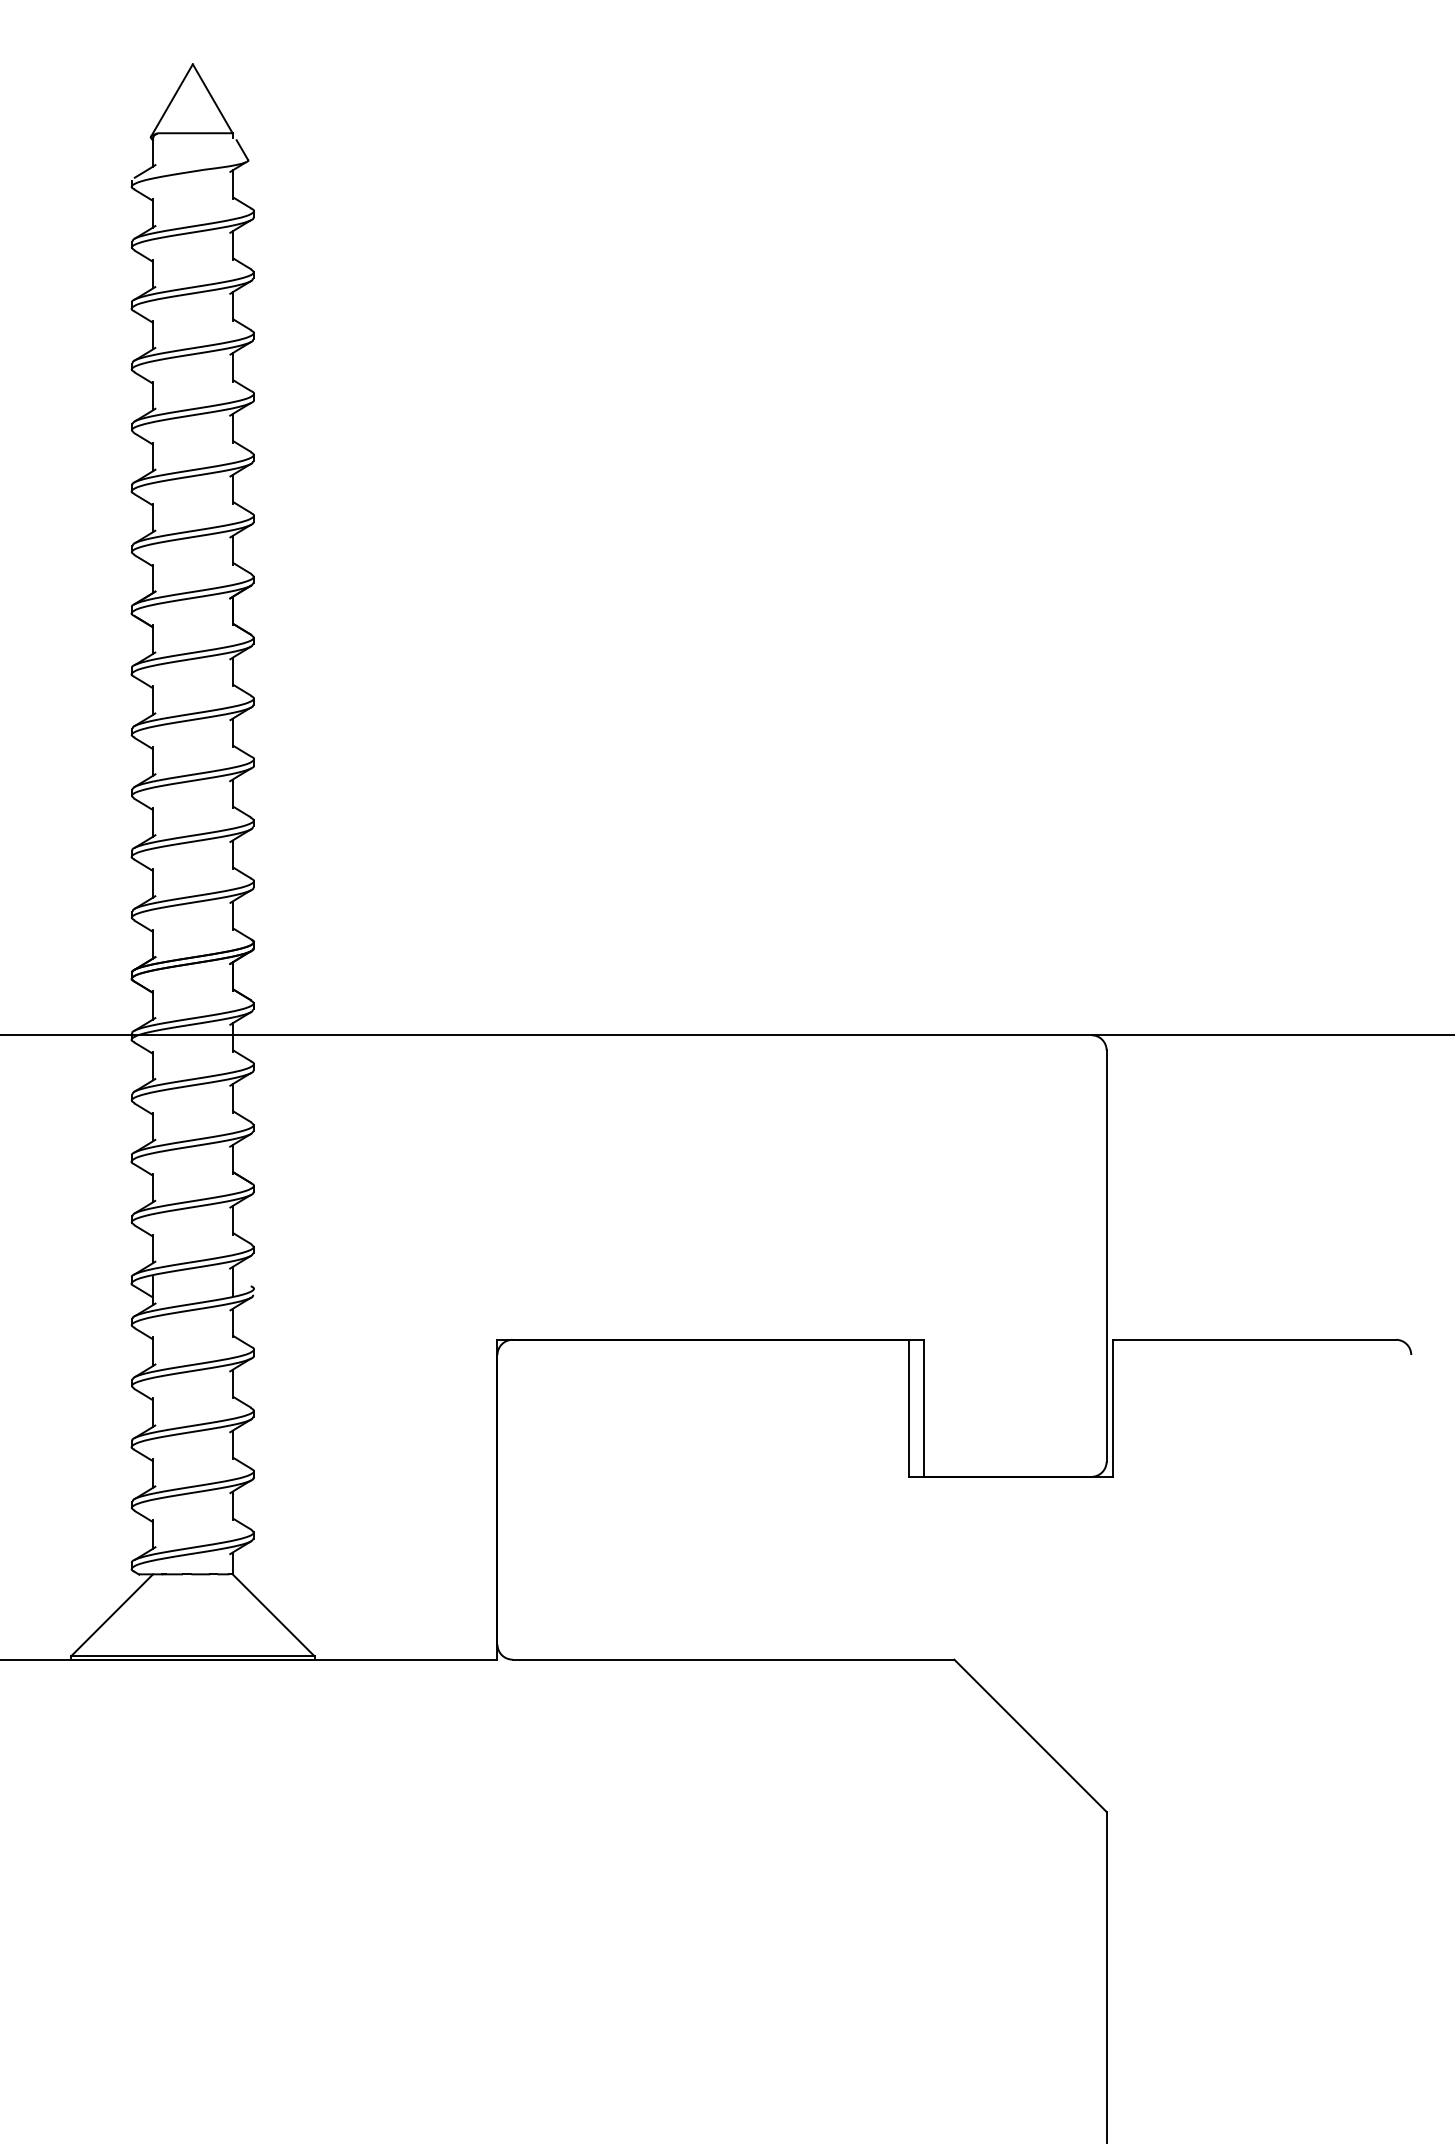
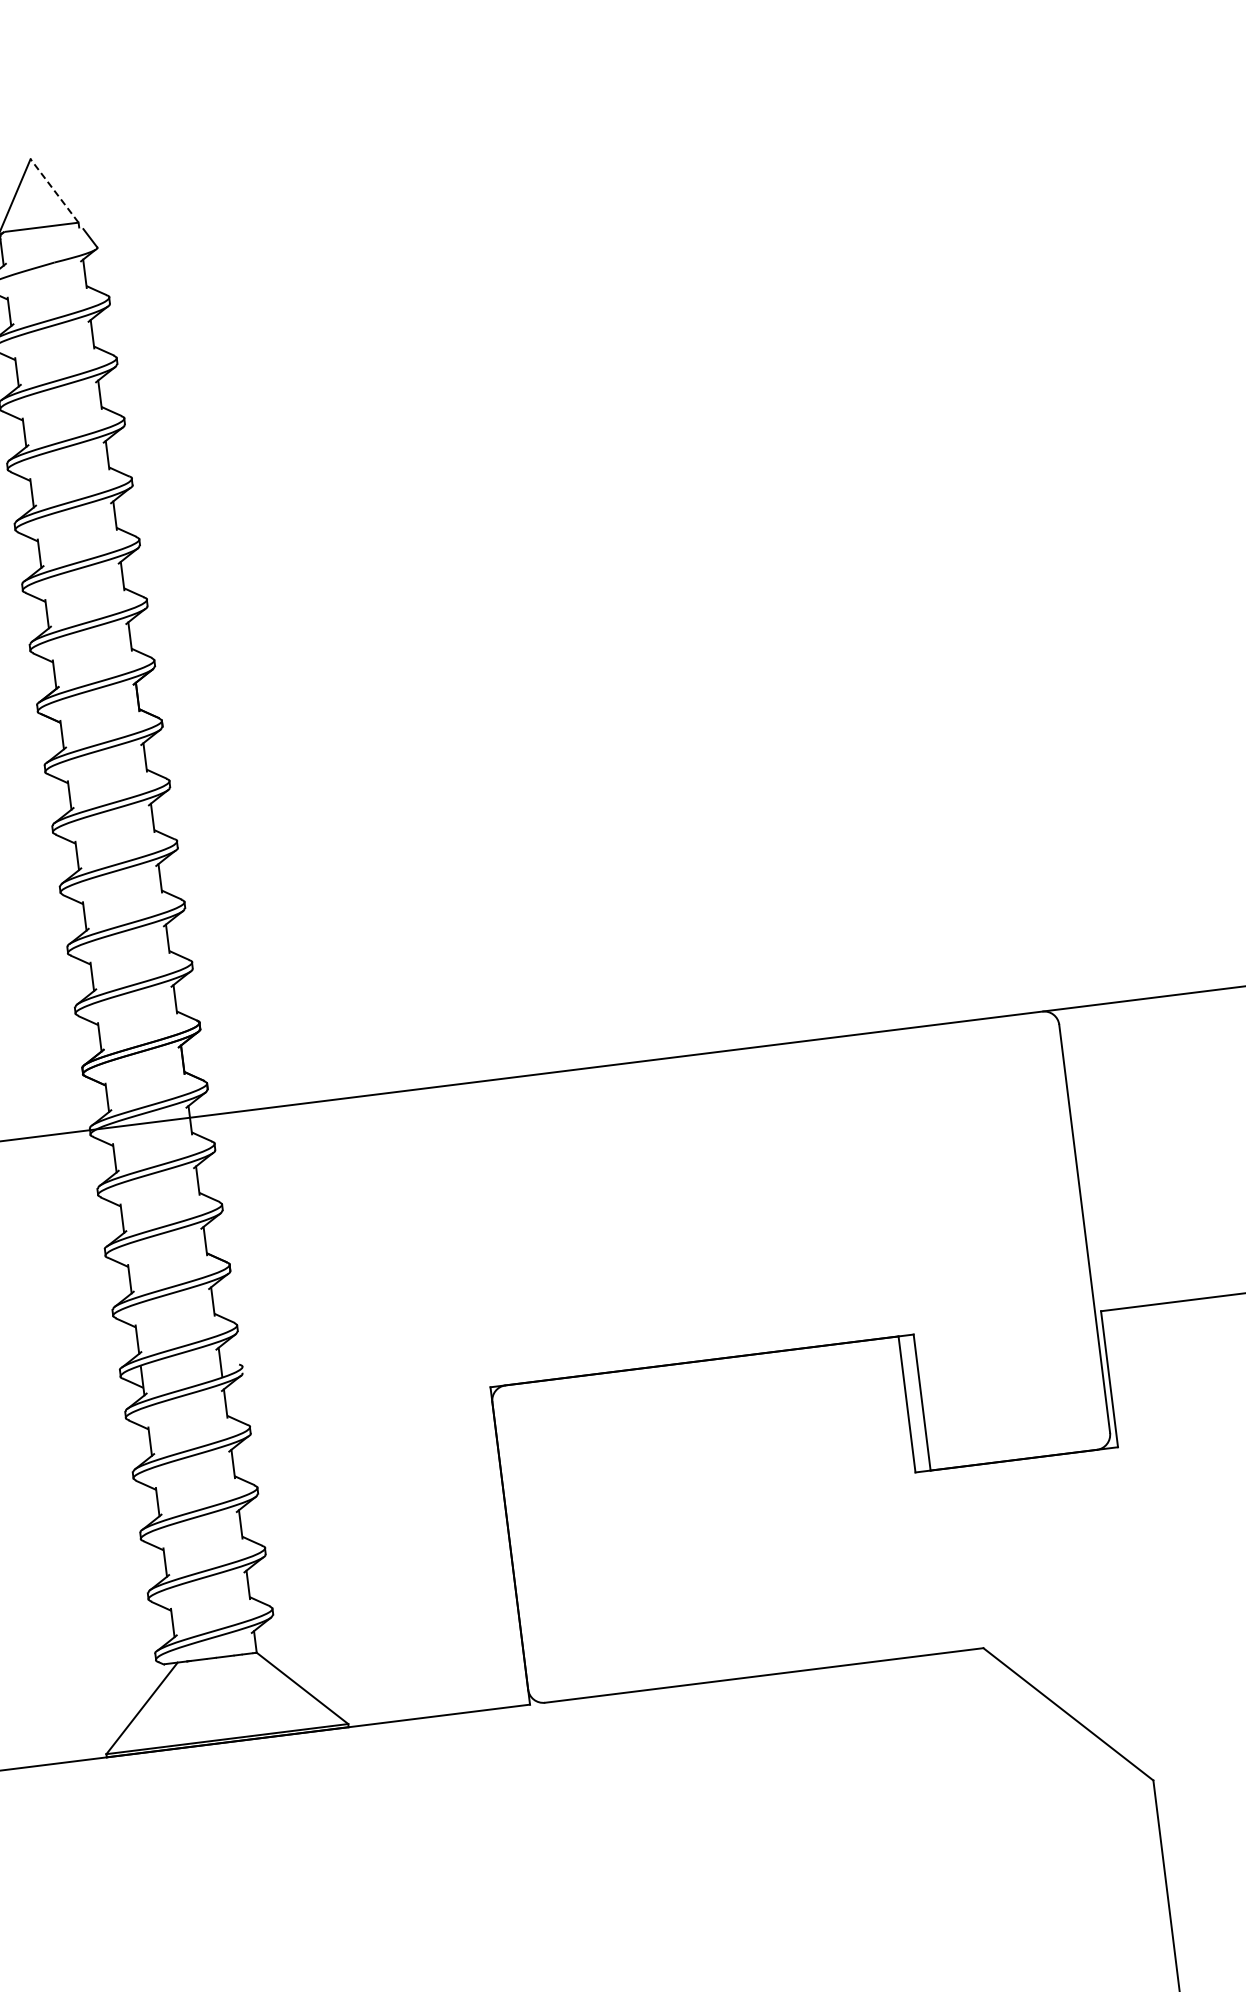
line: (212, 98) -> (54, 190), solid -> dashed

